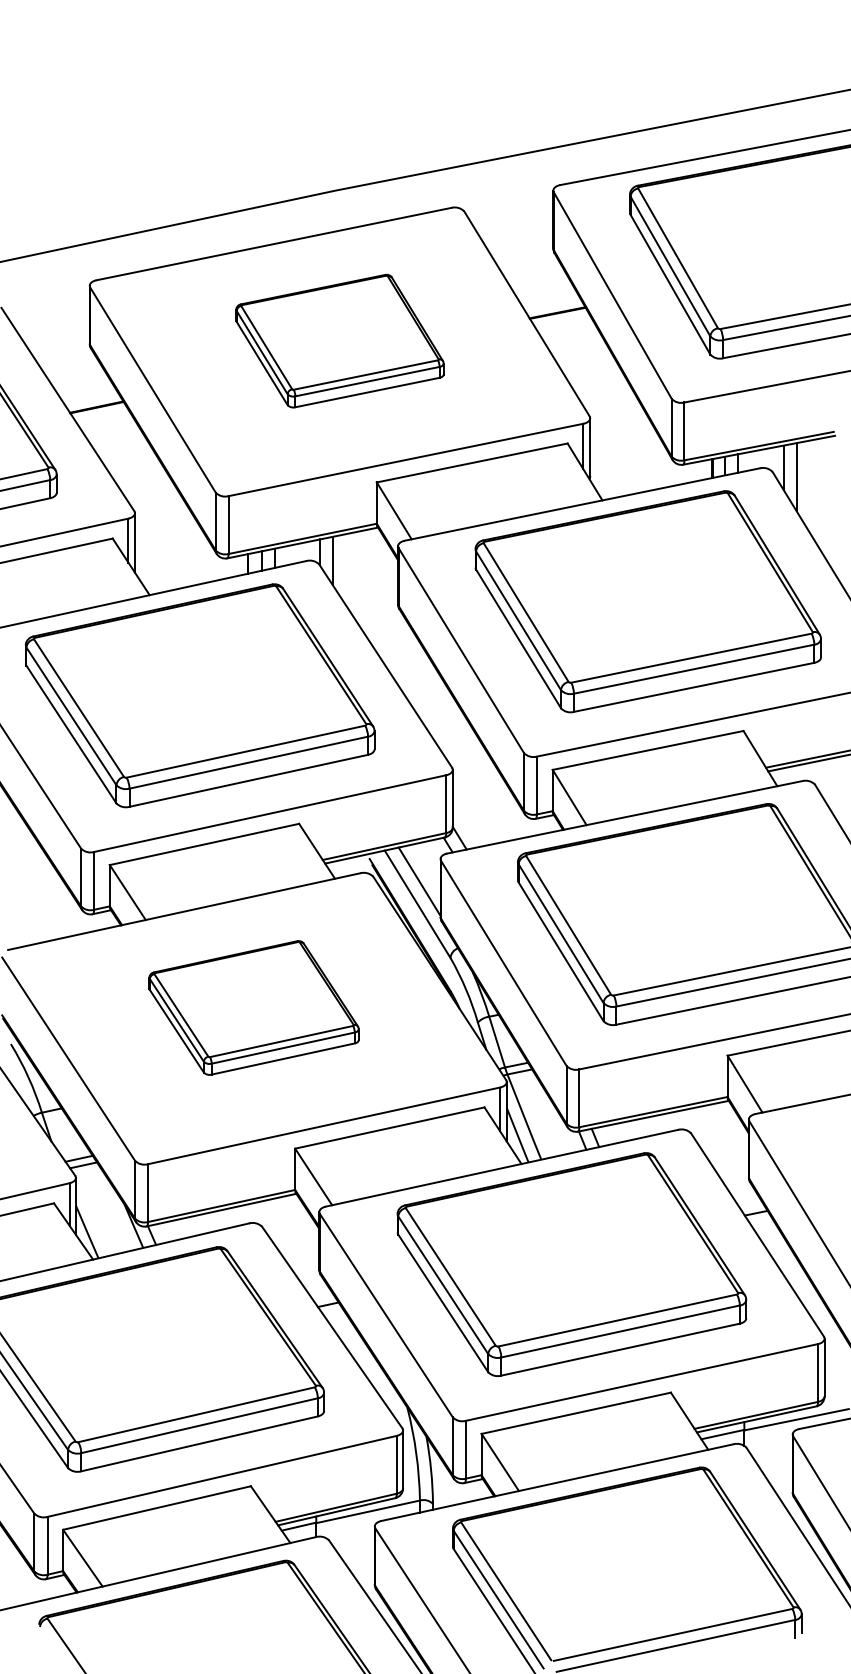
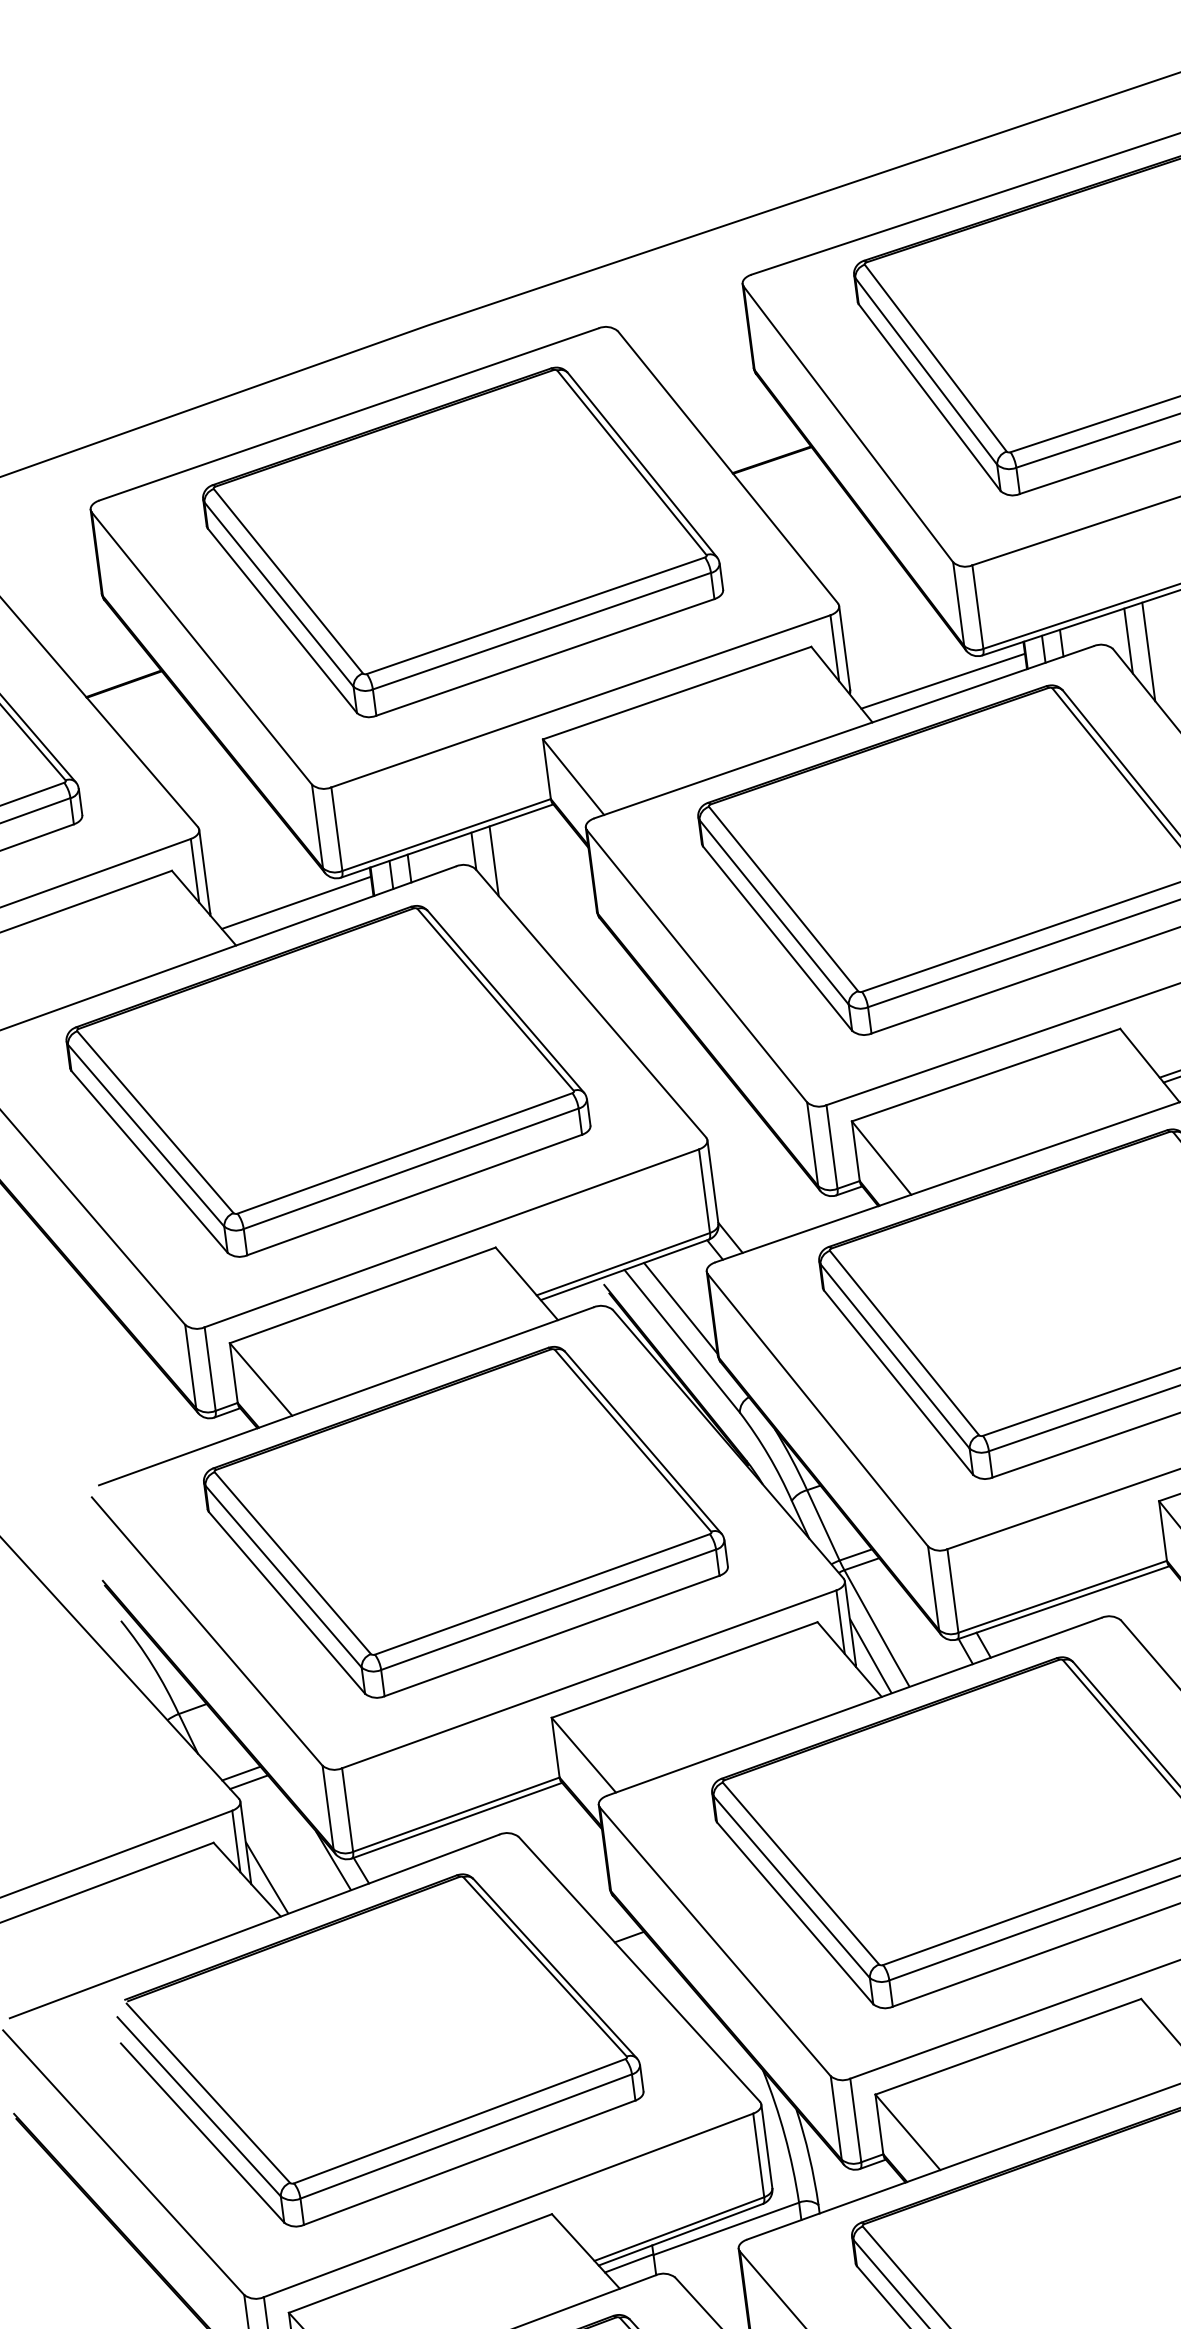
part: (339, 340) -> (462, 541), size x1.67
line: (654, 478) -> (943, 680), added
line: (194, 571) -> (296, 902), added
part: (253, 1007) -> (464, 1521), size x1.67

